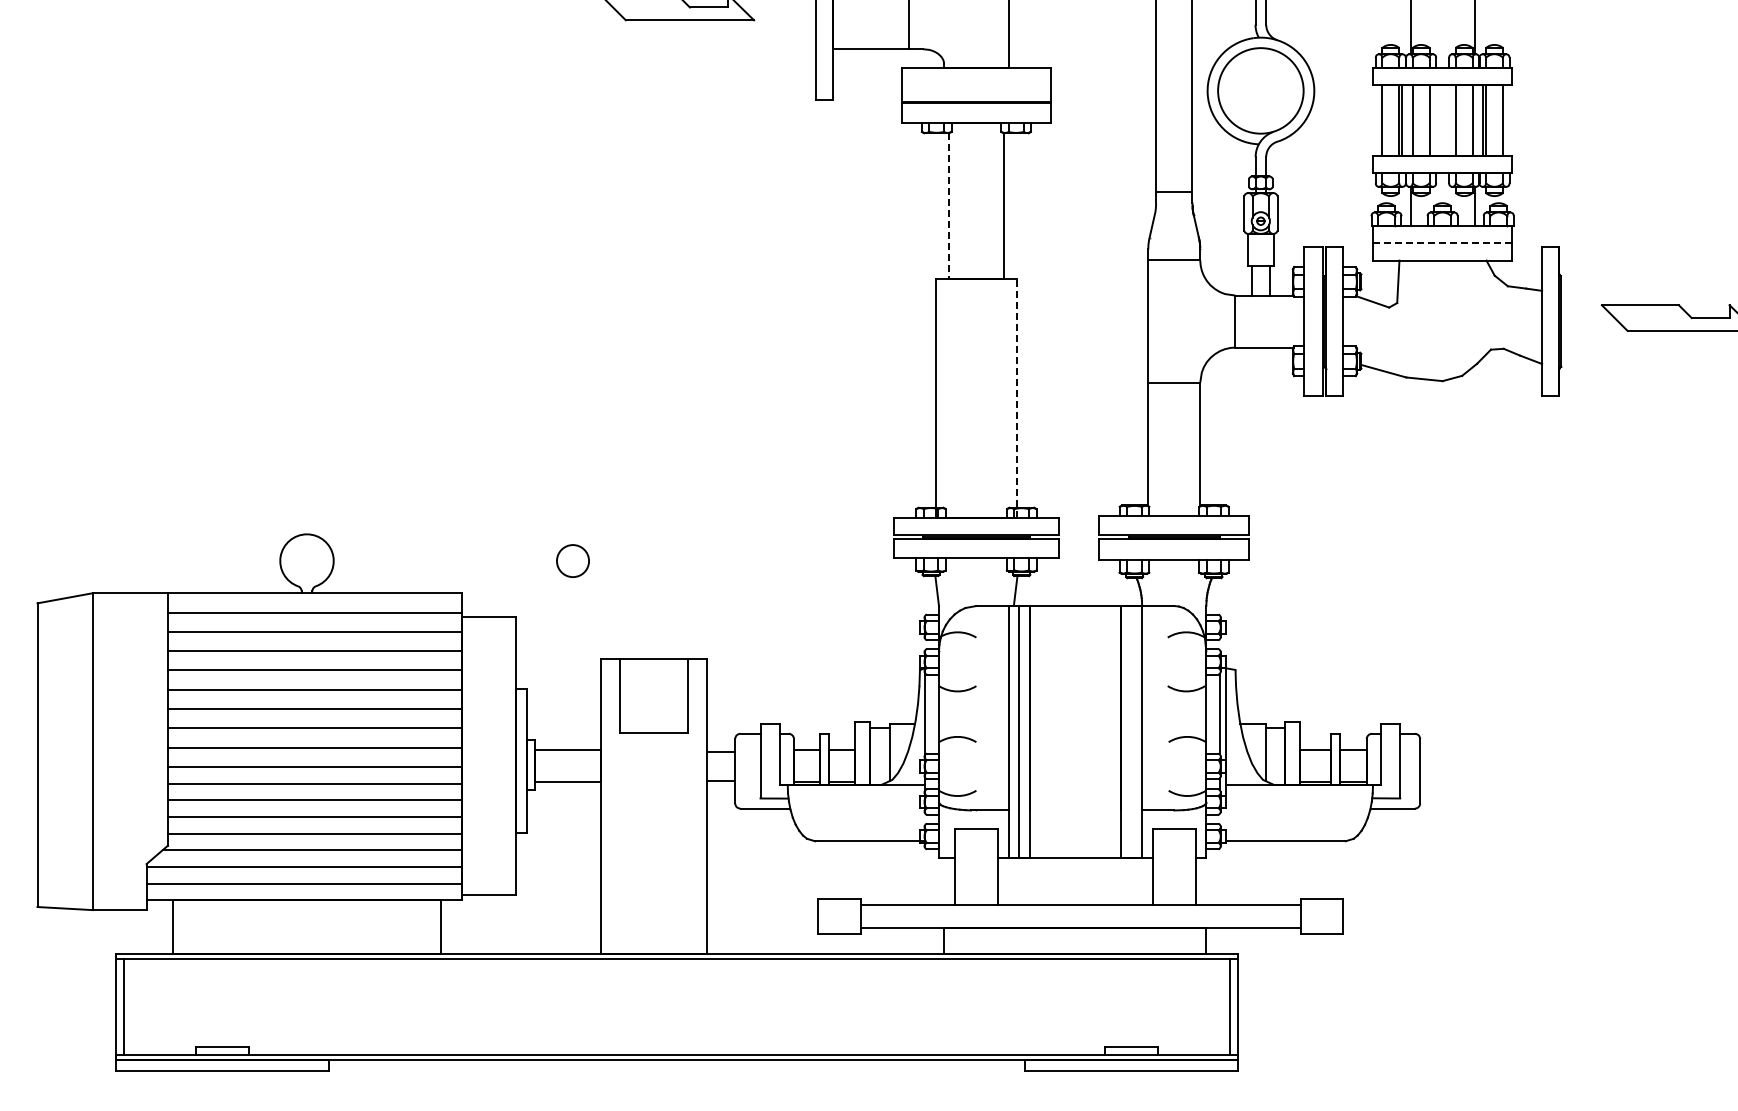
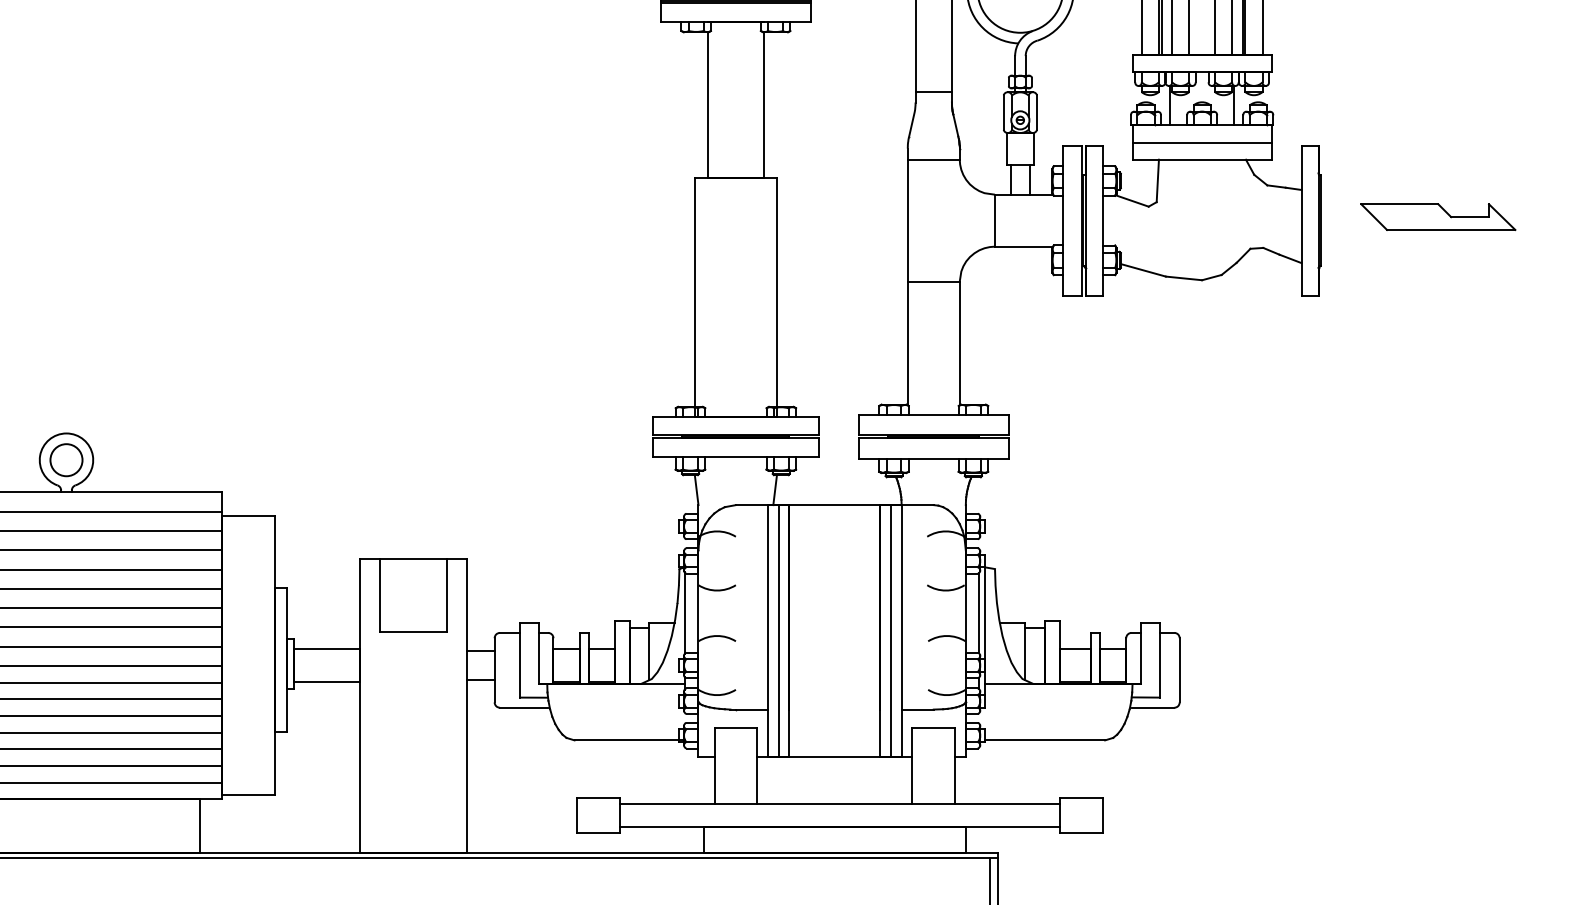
line: (948, 206) -> (707, 105), dashed -> solid
line: (1442, 243) -> (1201, 142), dashed -> solid
line: (1017, 398) -> (776, 297), dashed -> solid
circle: (572, 560) -> (65, 459), moved
line: (1131, 731) -> (890, 630), added

